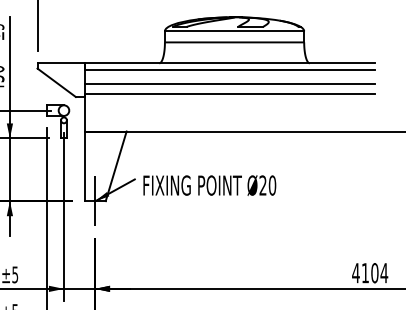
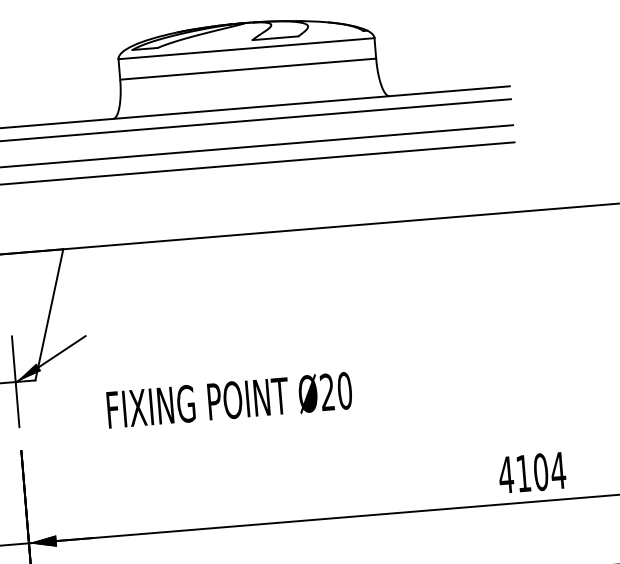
text: (209, 185) -> (229, 400), moved

